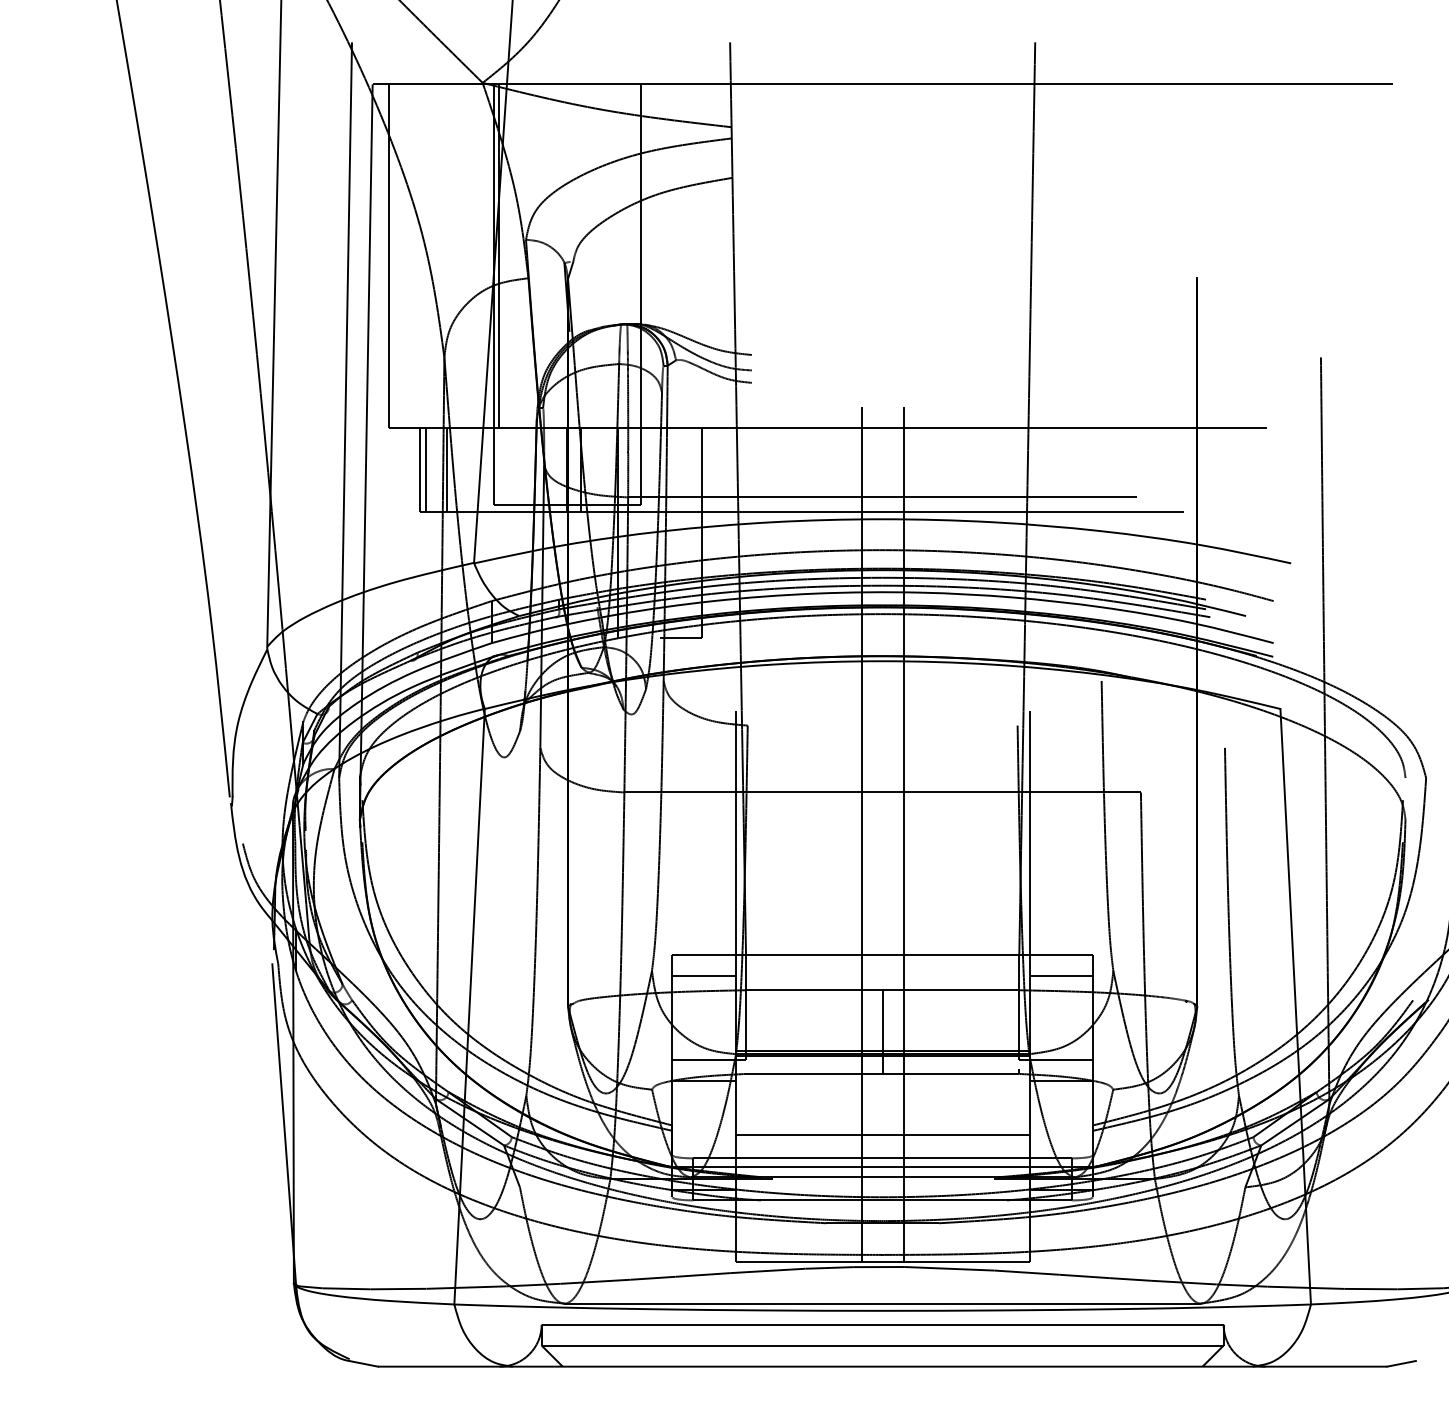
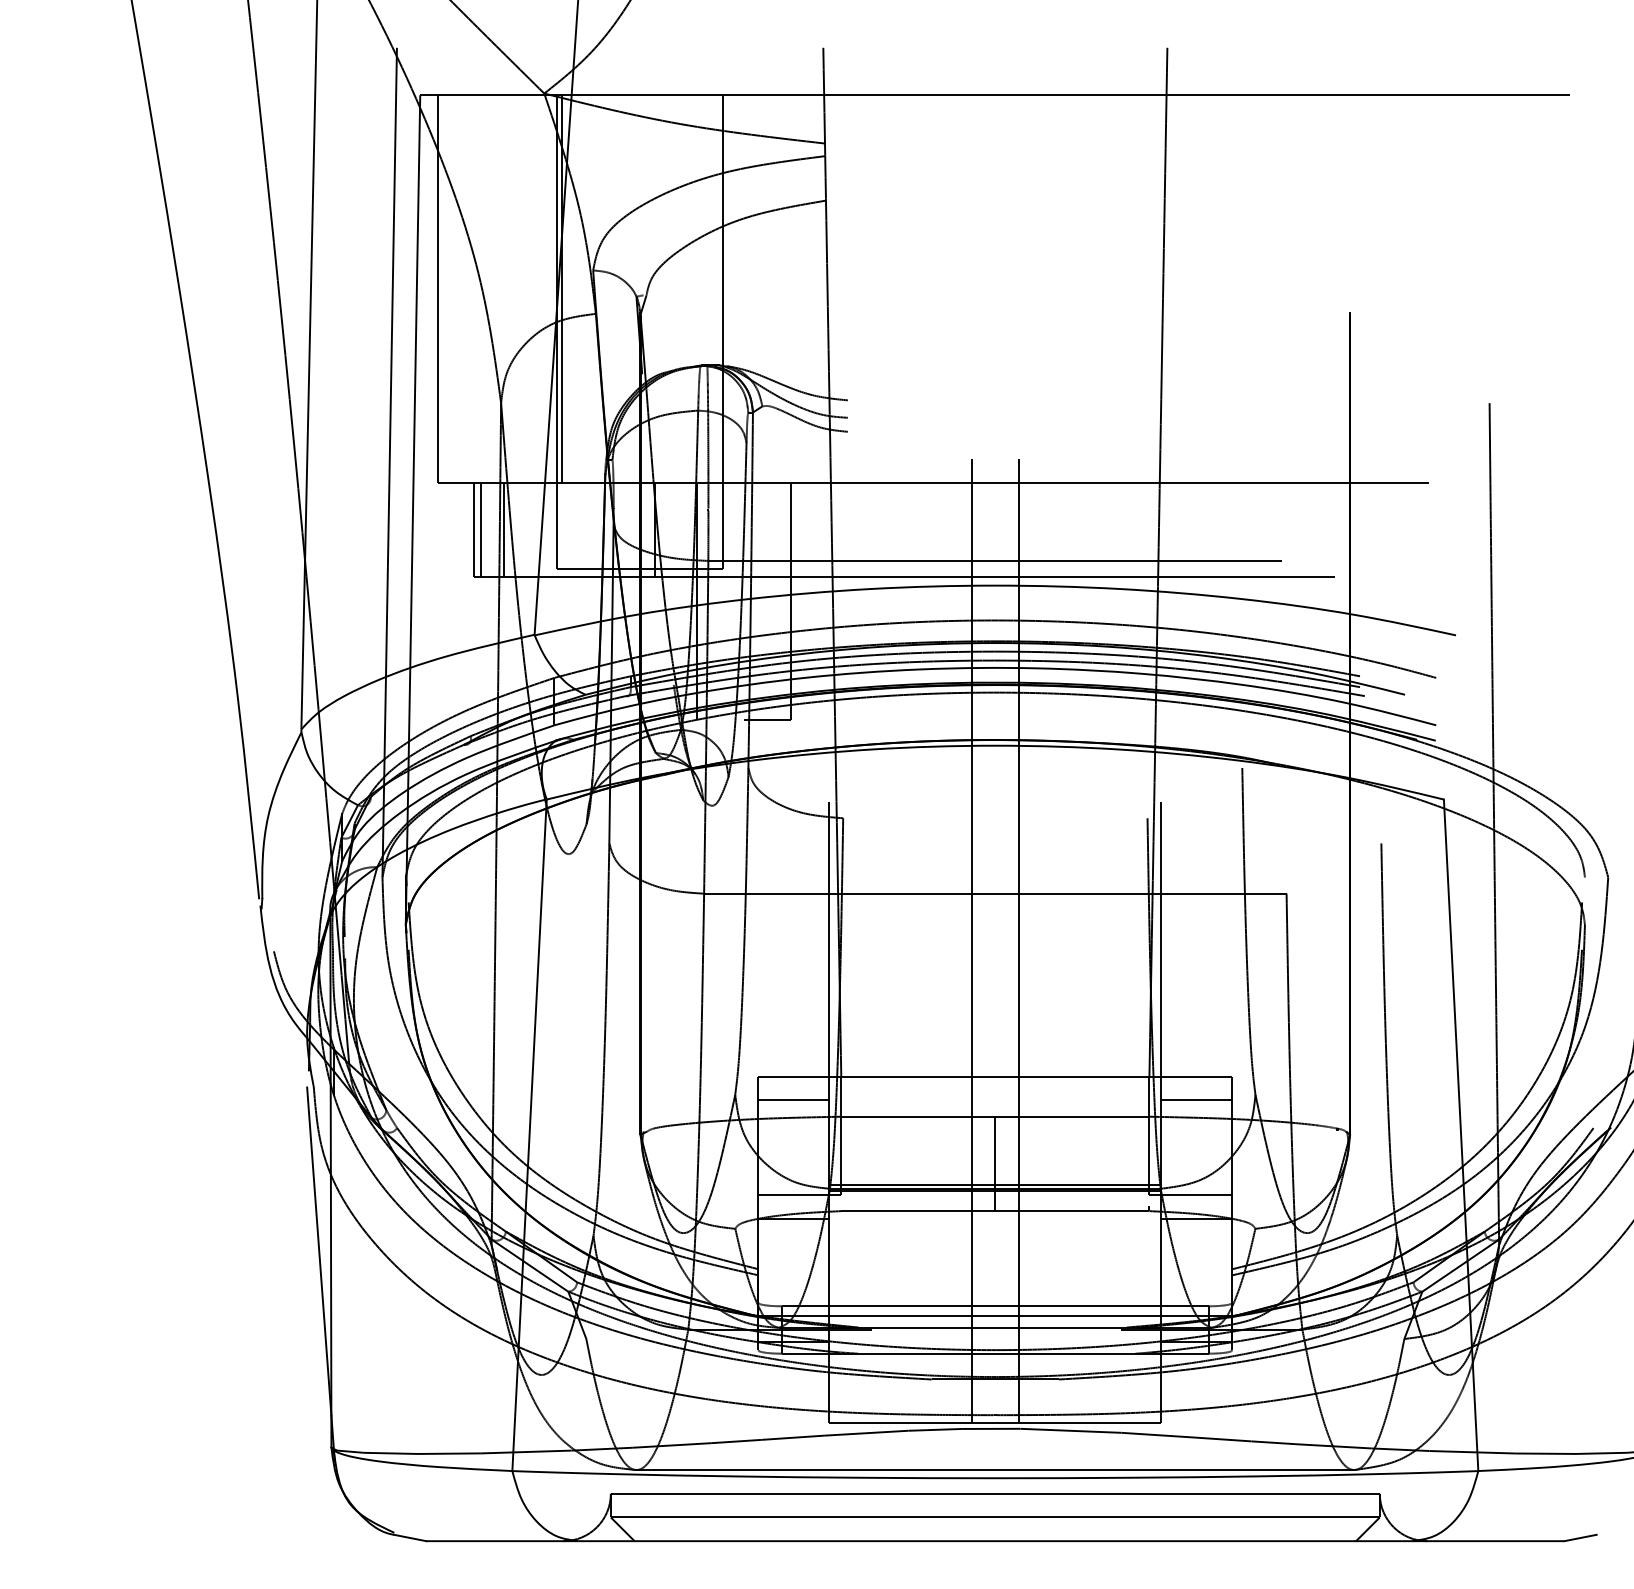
line: (882, 1134) -> (995, 1279), removed

